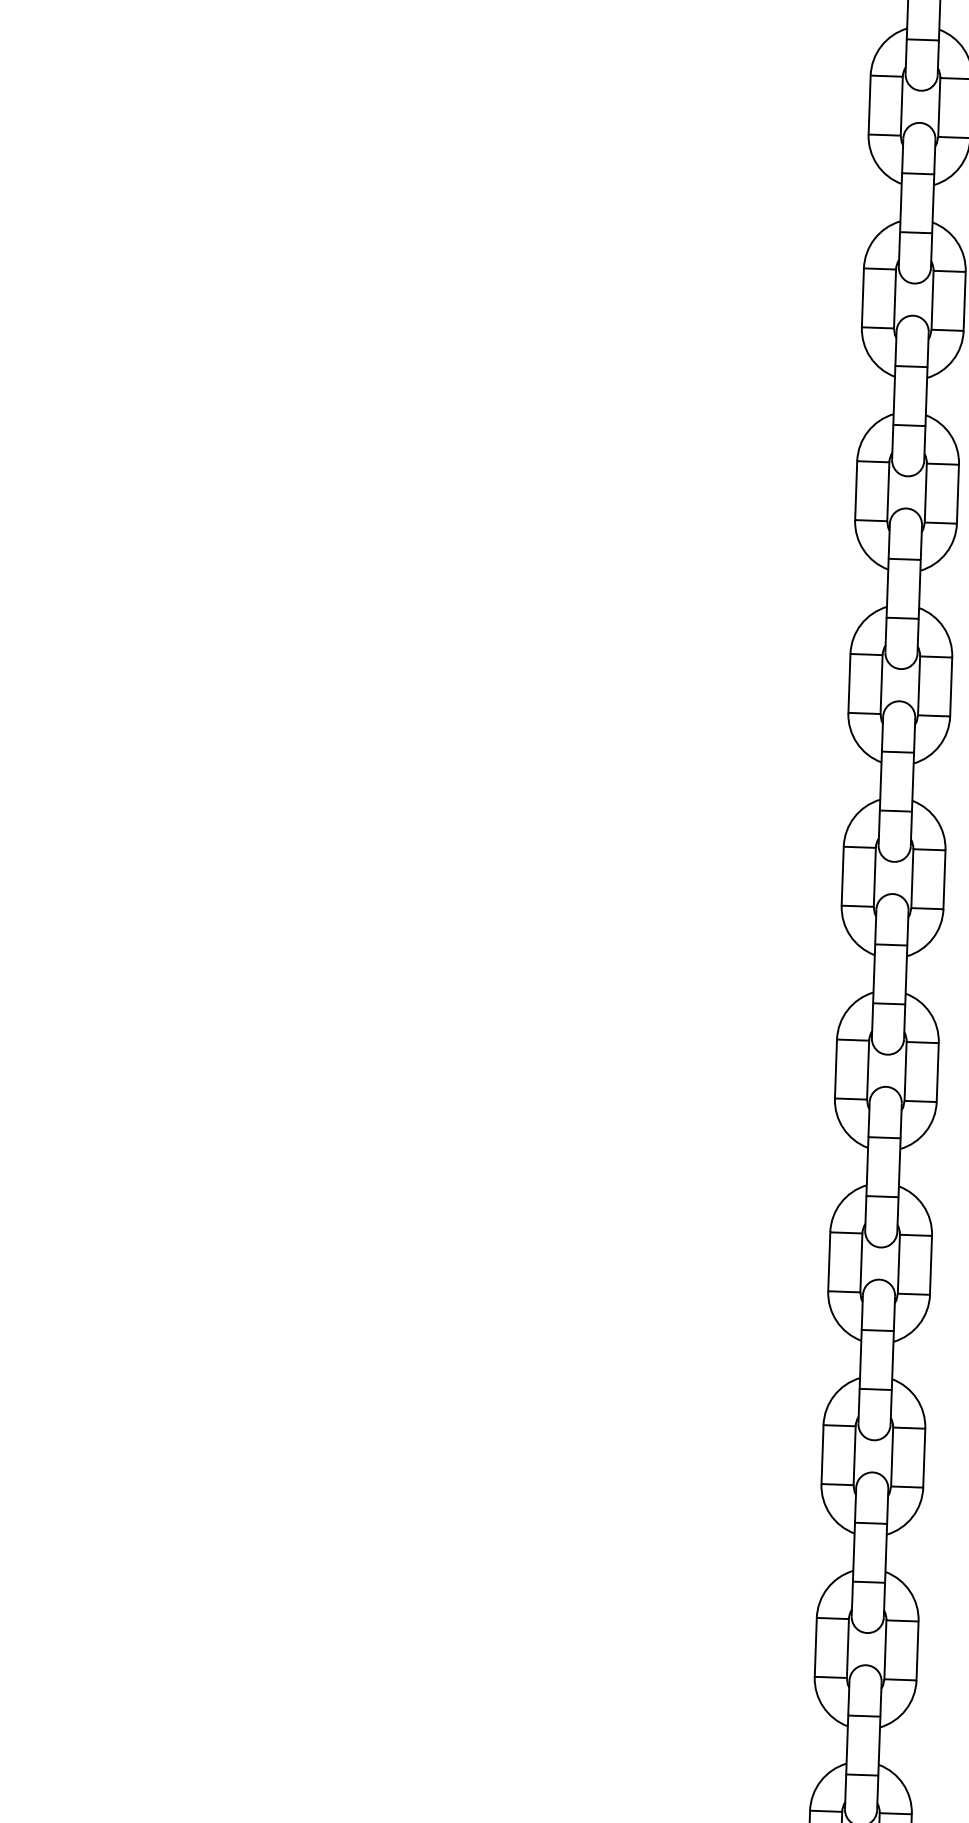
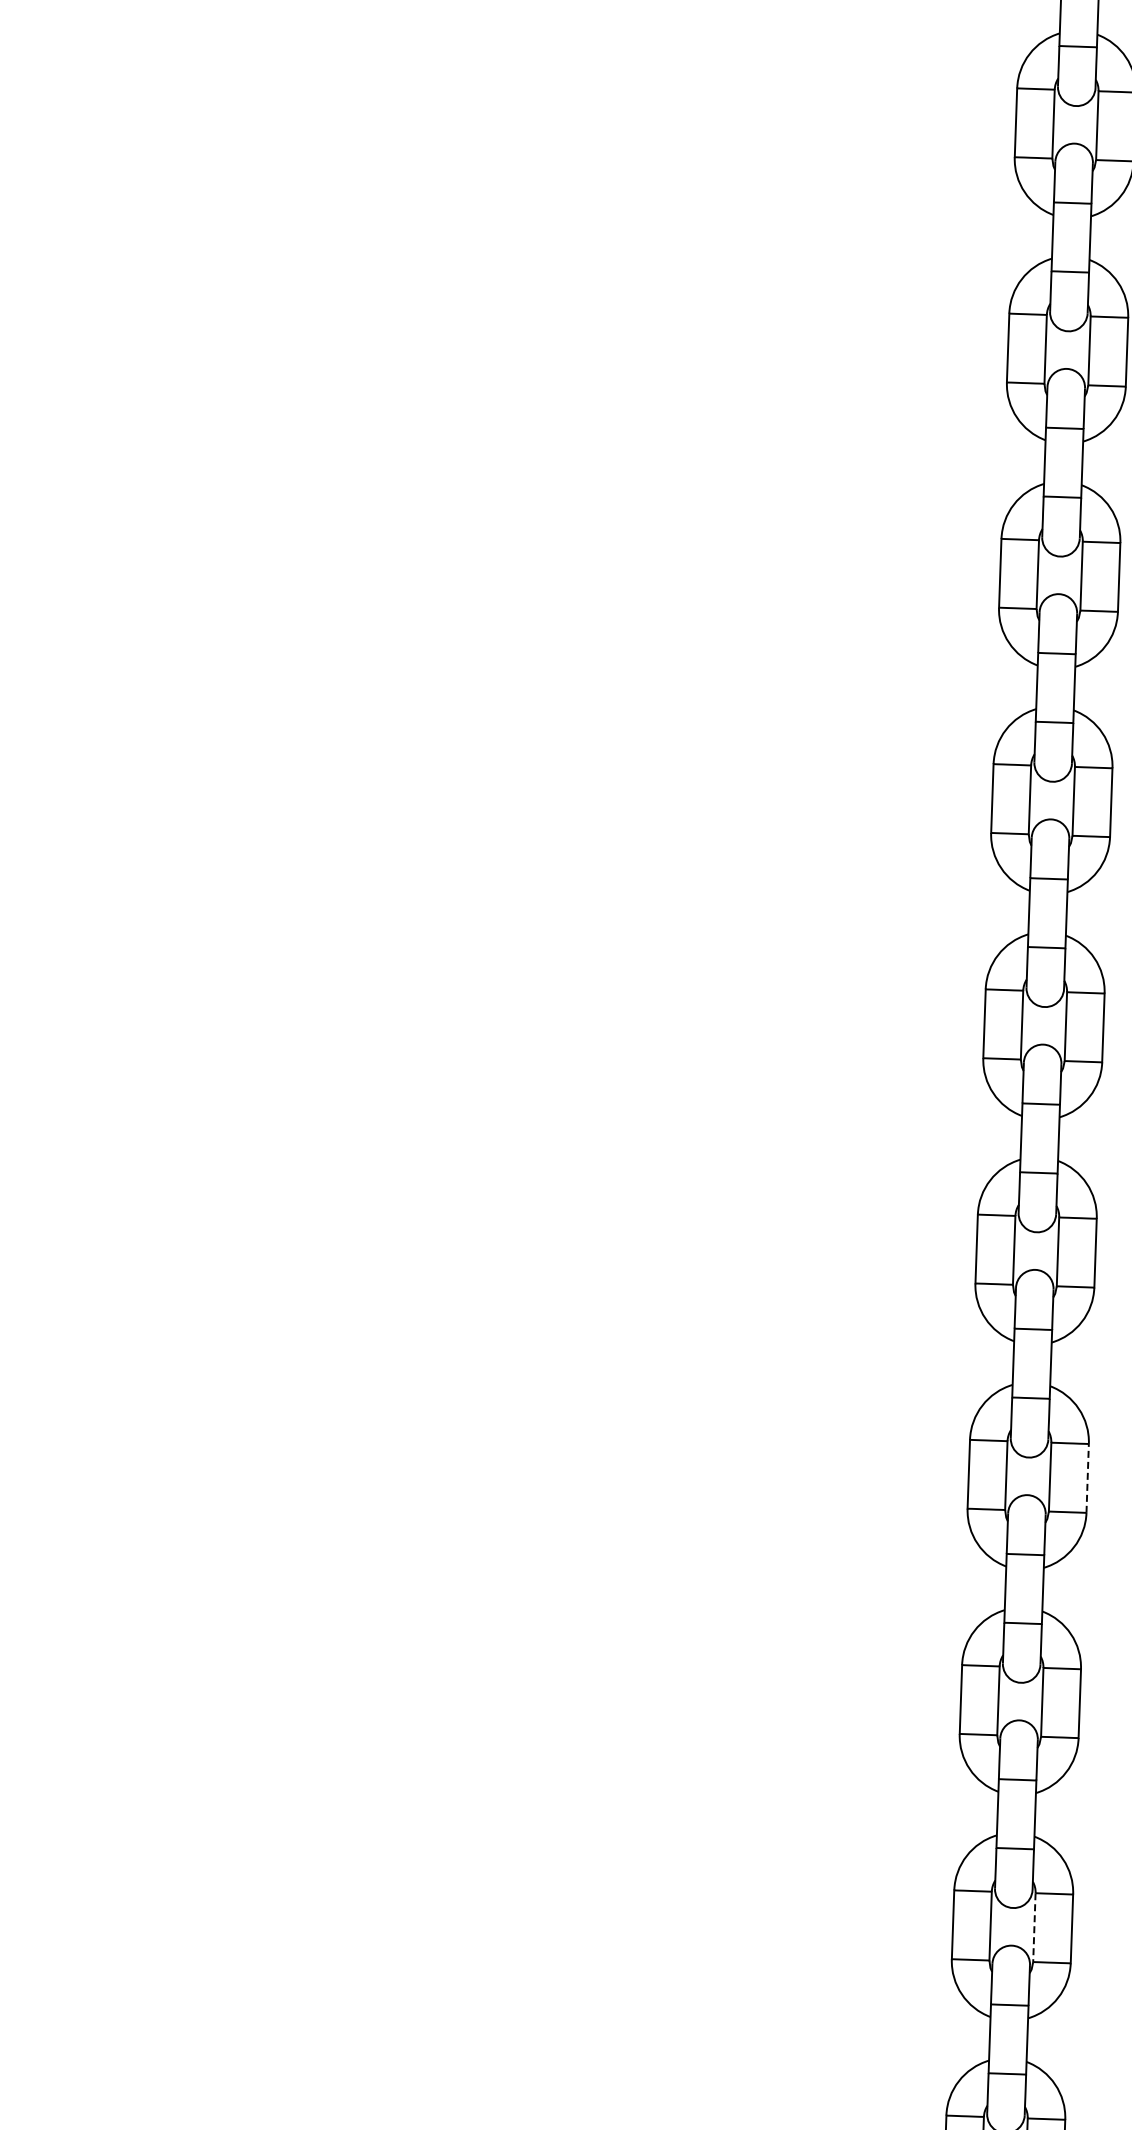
line: (930, 1264) -> (1087, 1477), solid -> dashed
line: (885, 1650) -> (1034, 1928), solid -> dashed

